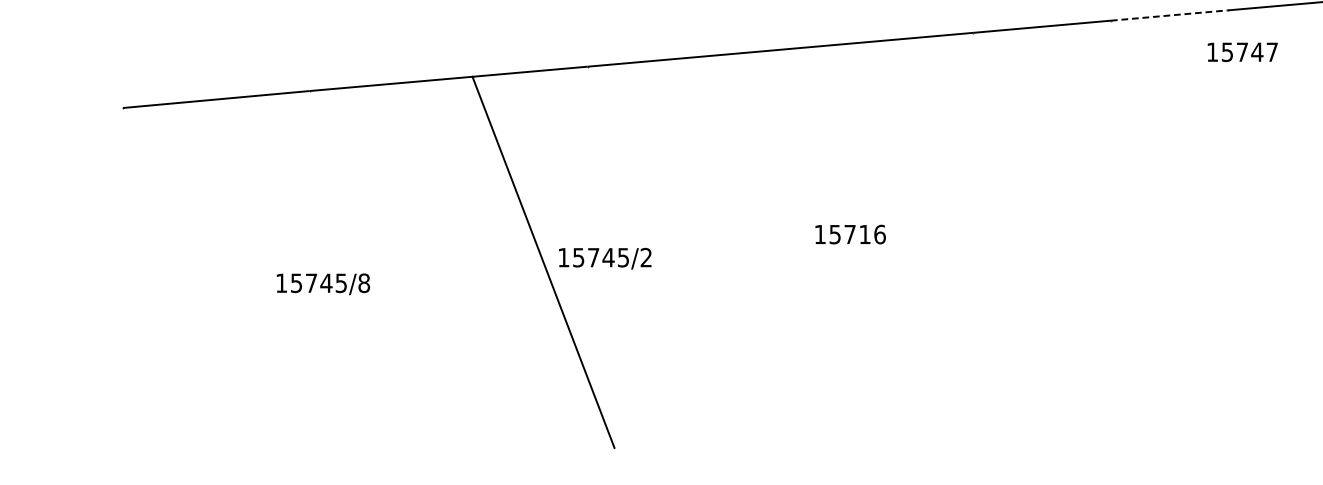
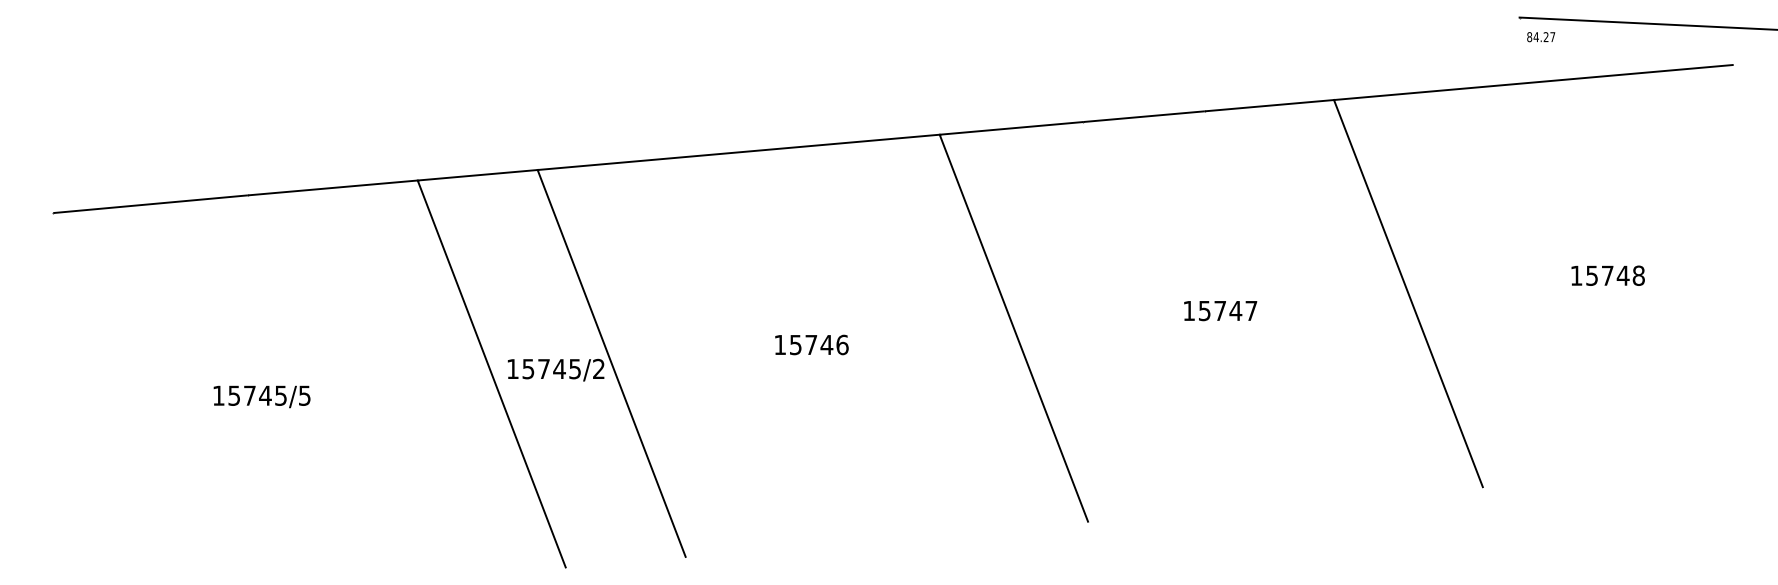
line: (1169, 15) -> (1144, 116), dashed -> solid
text: (1242, 52) -> (1220, 311), moved
line: (1044, 217) -> (1013, 327), added
text: (864, 234) -> (826, 344), 15716 -> 15746
line: (658, 252) -> (611, 363), added
text: (363, 283) -> (304, 395), 15745/8 -> 15745/5

